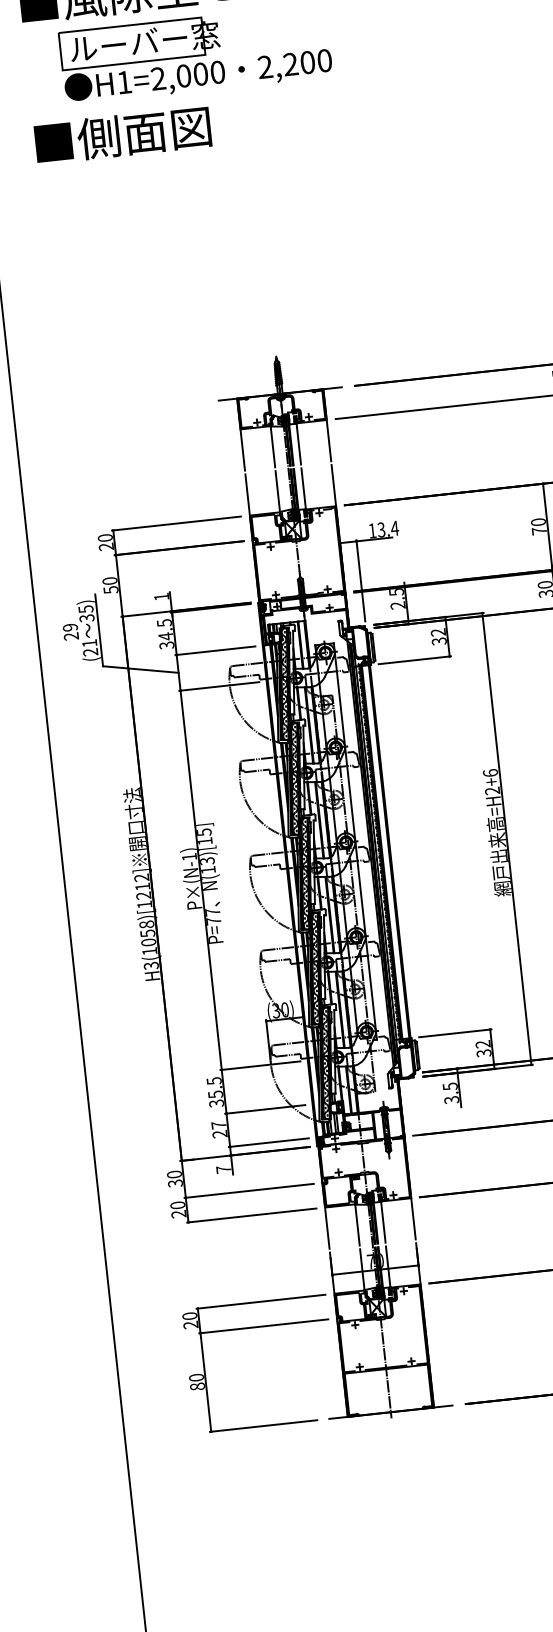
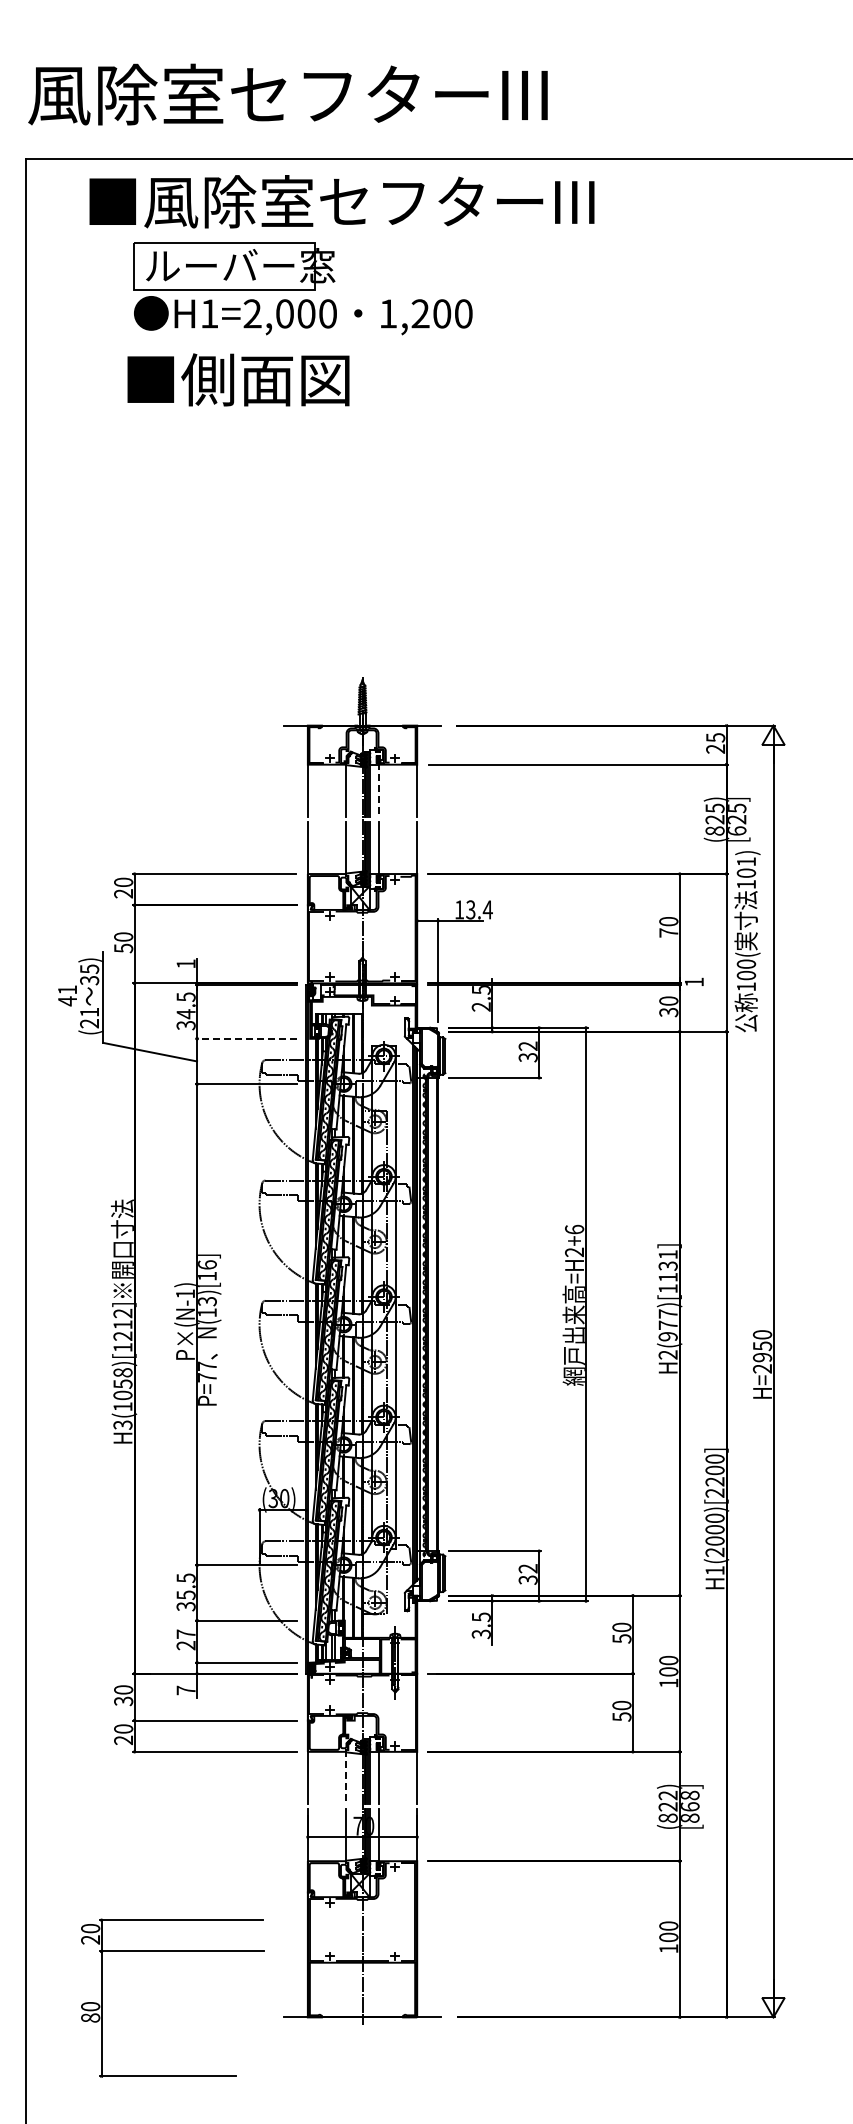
text: (265, 66) -> (388, 313), 2,200 -> 1,200
text: (122, 134) -> (238, 379), moved
line: (298, 443) -> (378, 790), solid -> dashed
text: (70, 631) -> (67, 995), 29 -> 41
line: (215, 650) -> (246, 1038), solid -> dashed
text: (204, 832) -> (207, 1264), N(13)[15] -> N(13)[16]
line: (357, 1224) -> (346, 1777), solid -> dashed
part: (256, 1327) -> (172, 1951), moved

